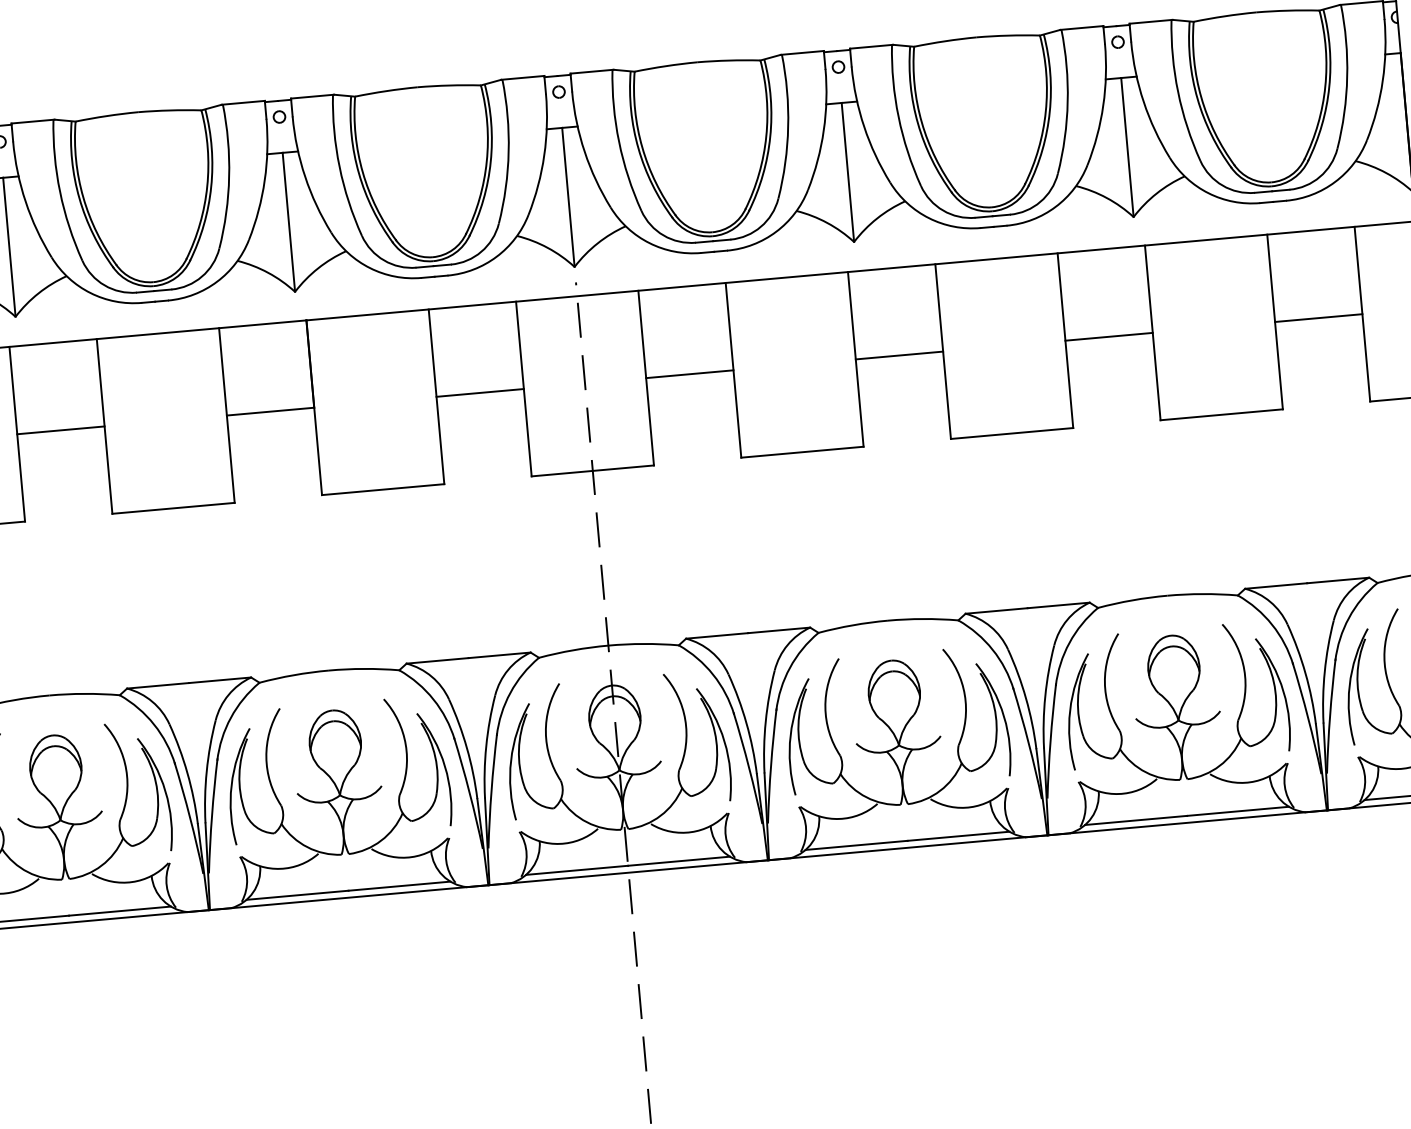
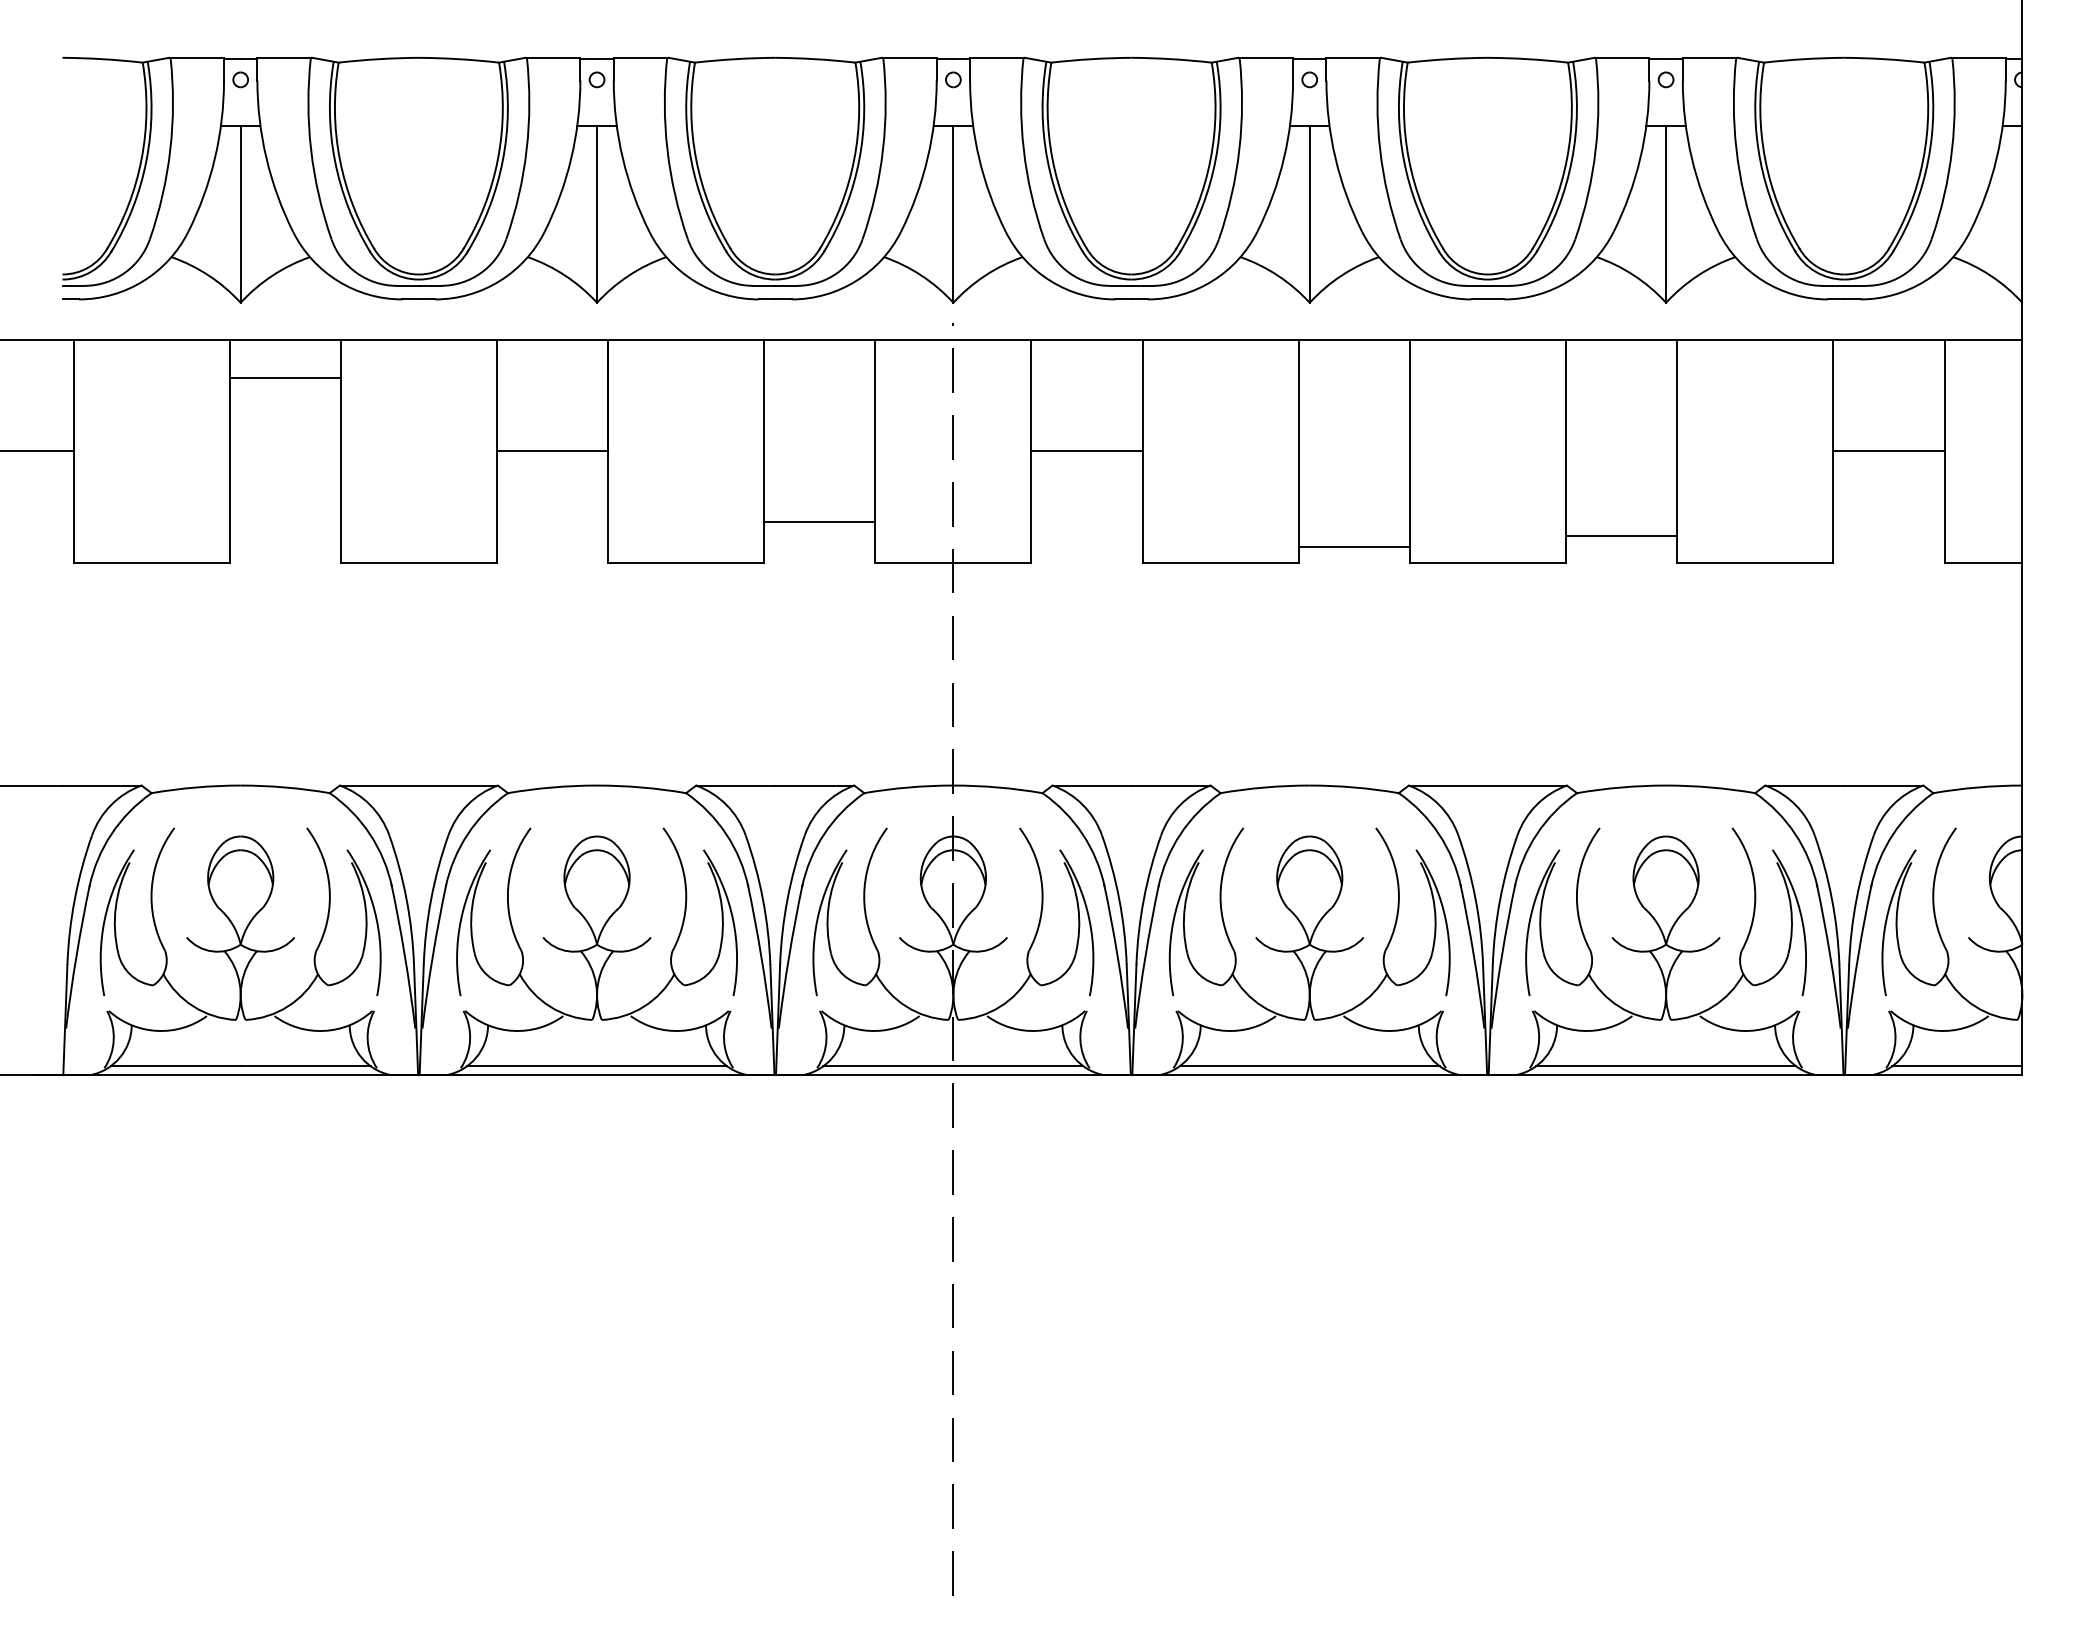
line: (1109, 336) -> (1621, 536), moved
line: (898, 355) -> (1353, 547), moved
line: (479, 392) -> (819, 522), moved
line: (60, 430) -> (284, 378), moved

